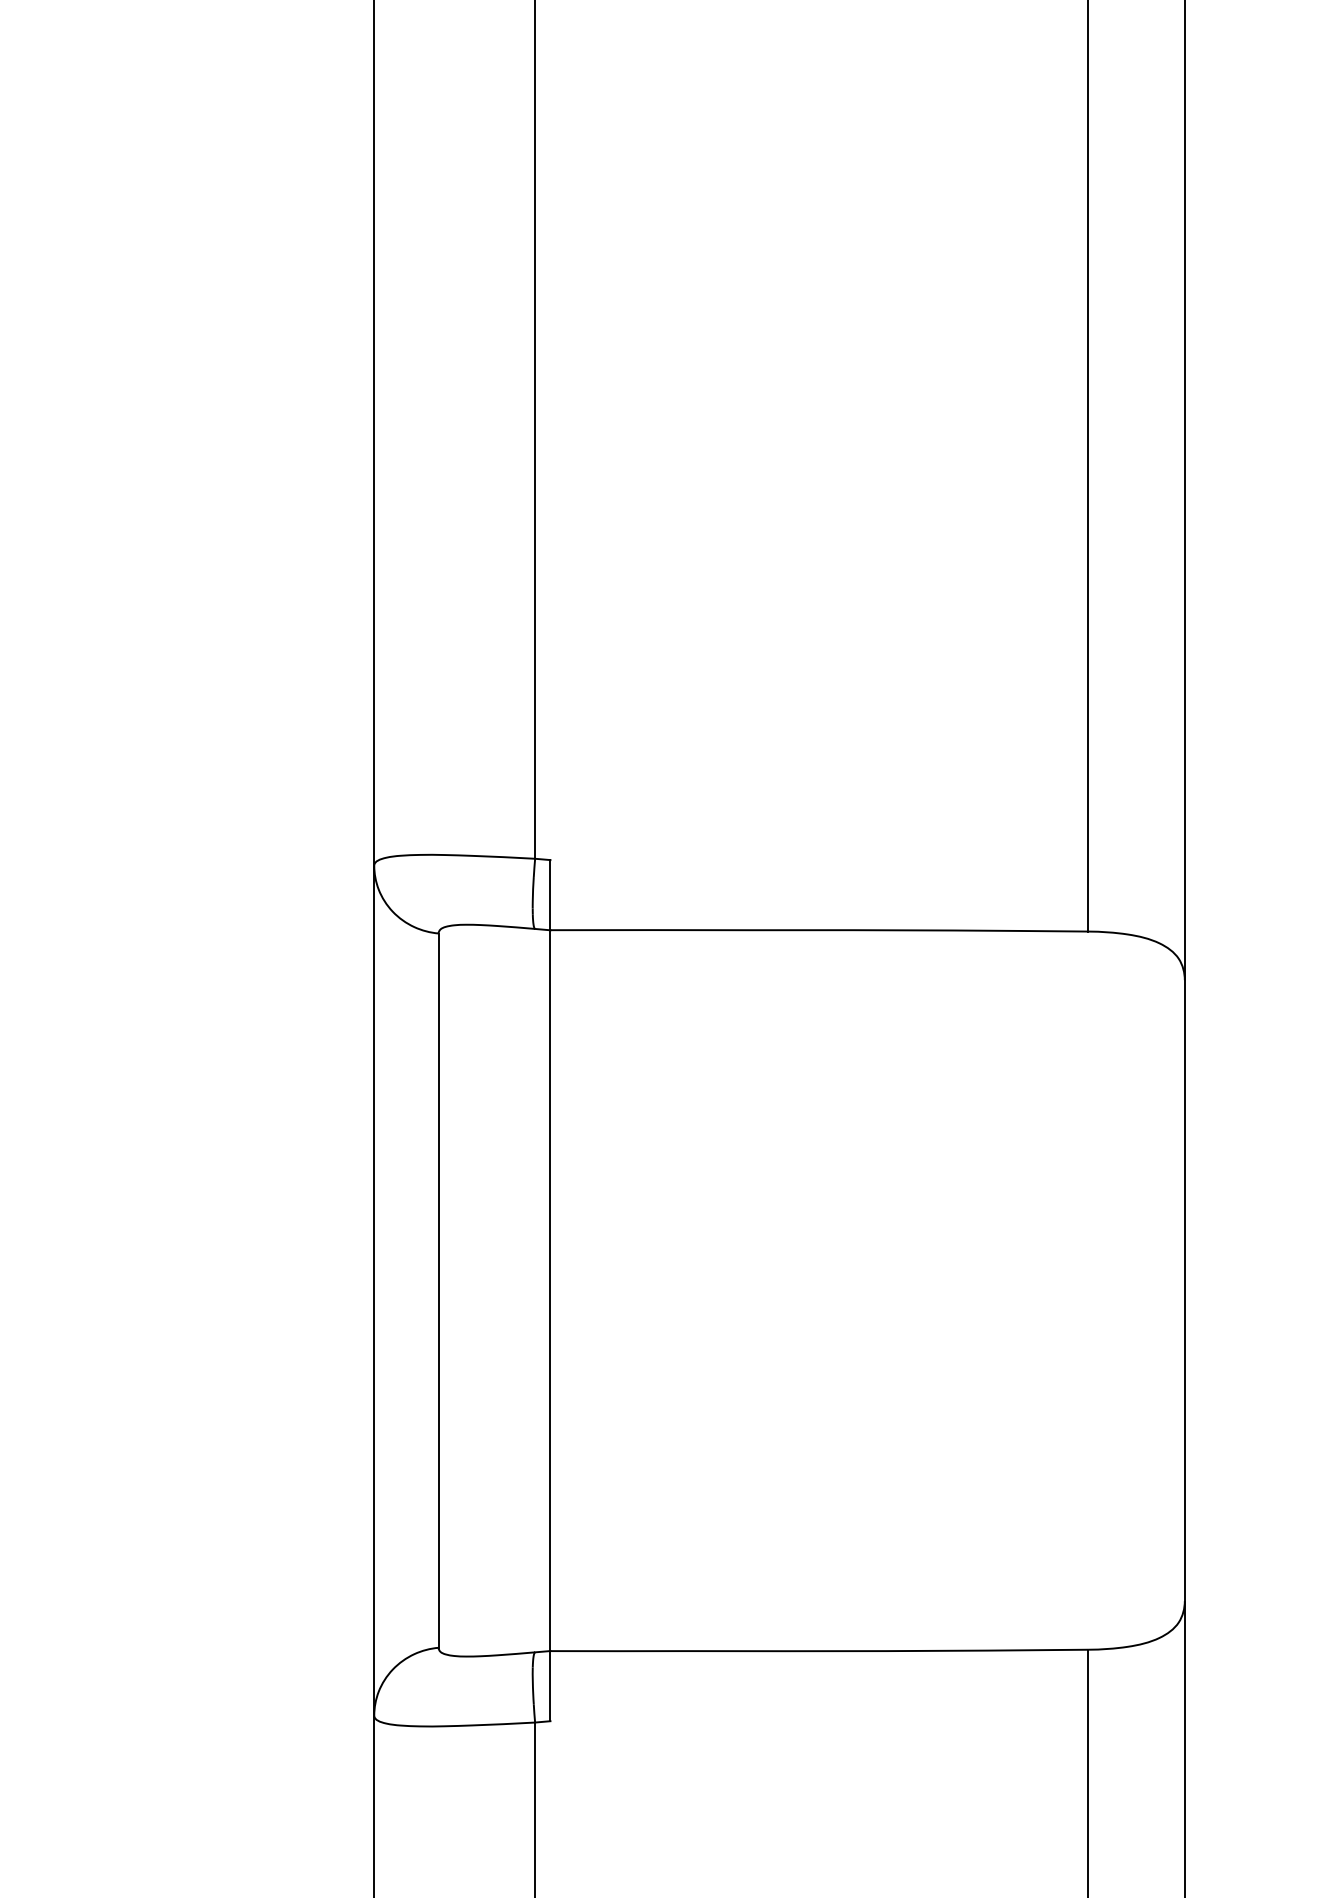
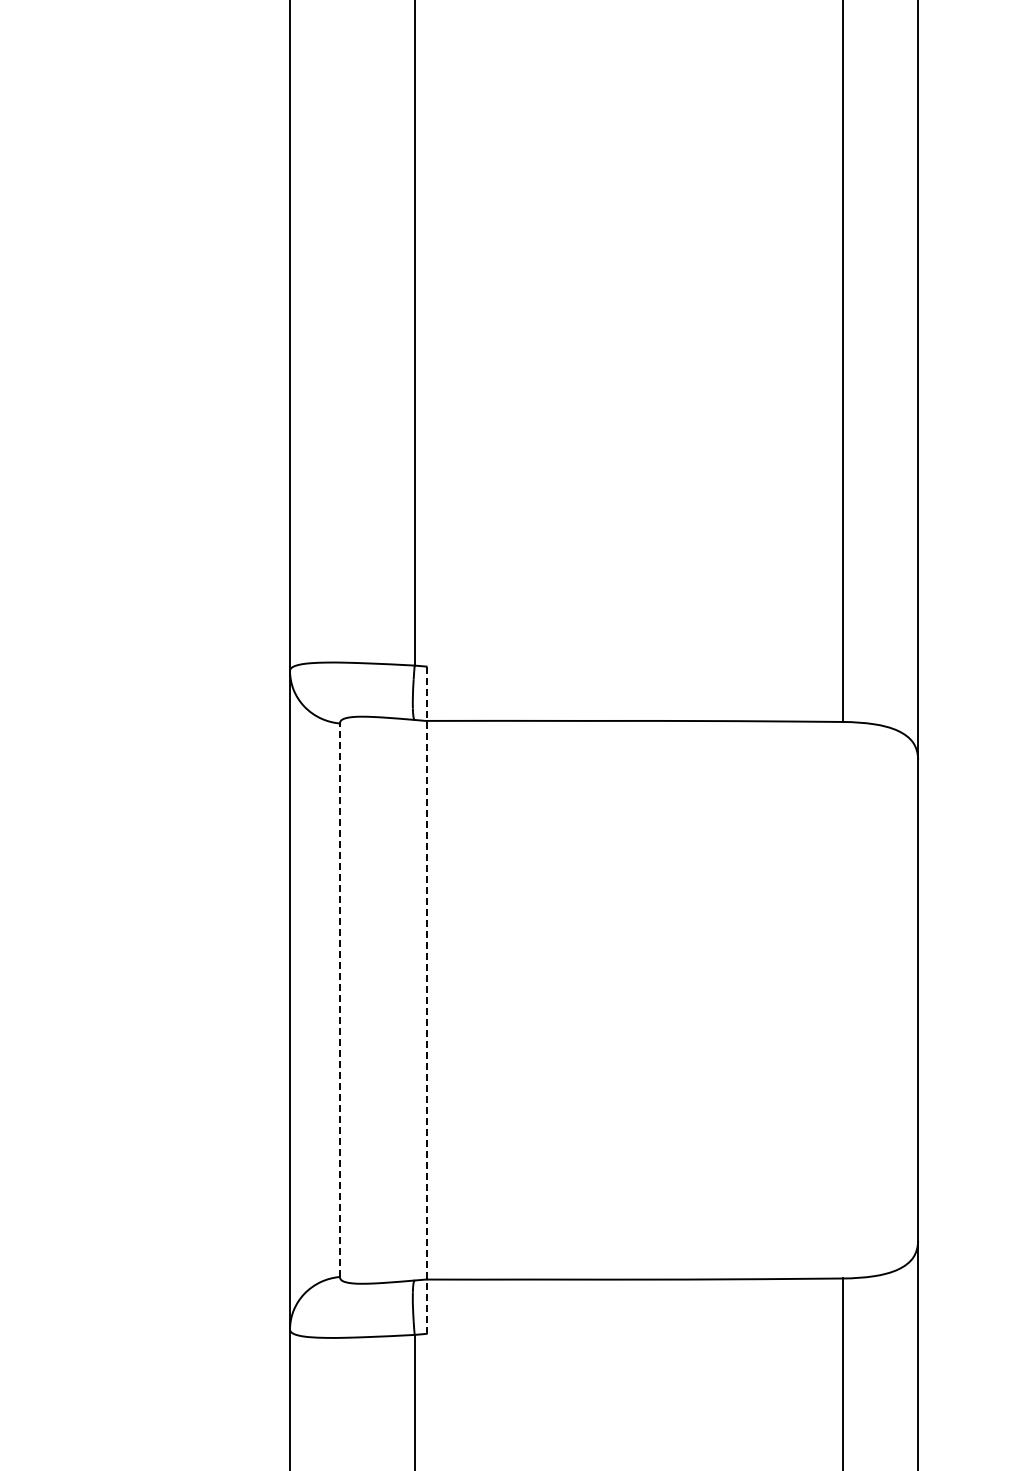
line: (438, 1290) -> (339, 1000), solid -> dashed
line: (550, 1290) -> (426, 1000), solid -> dashed

